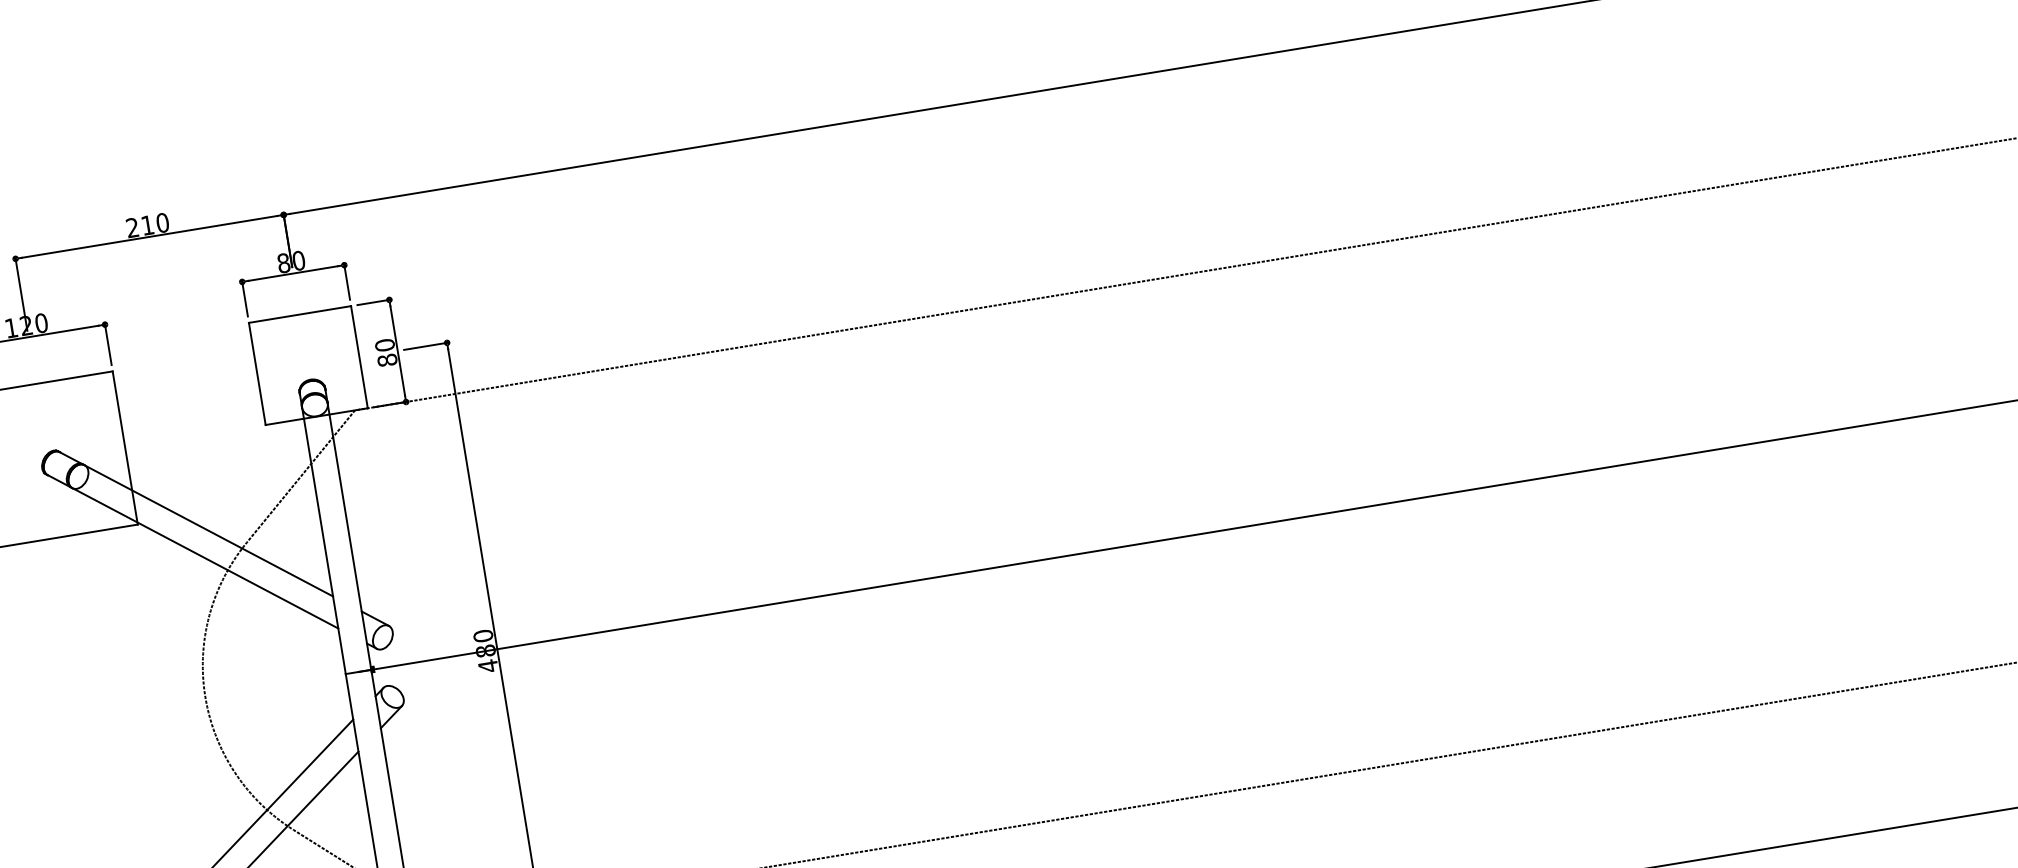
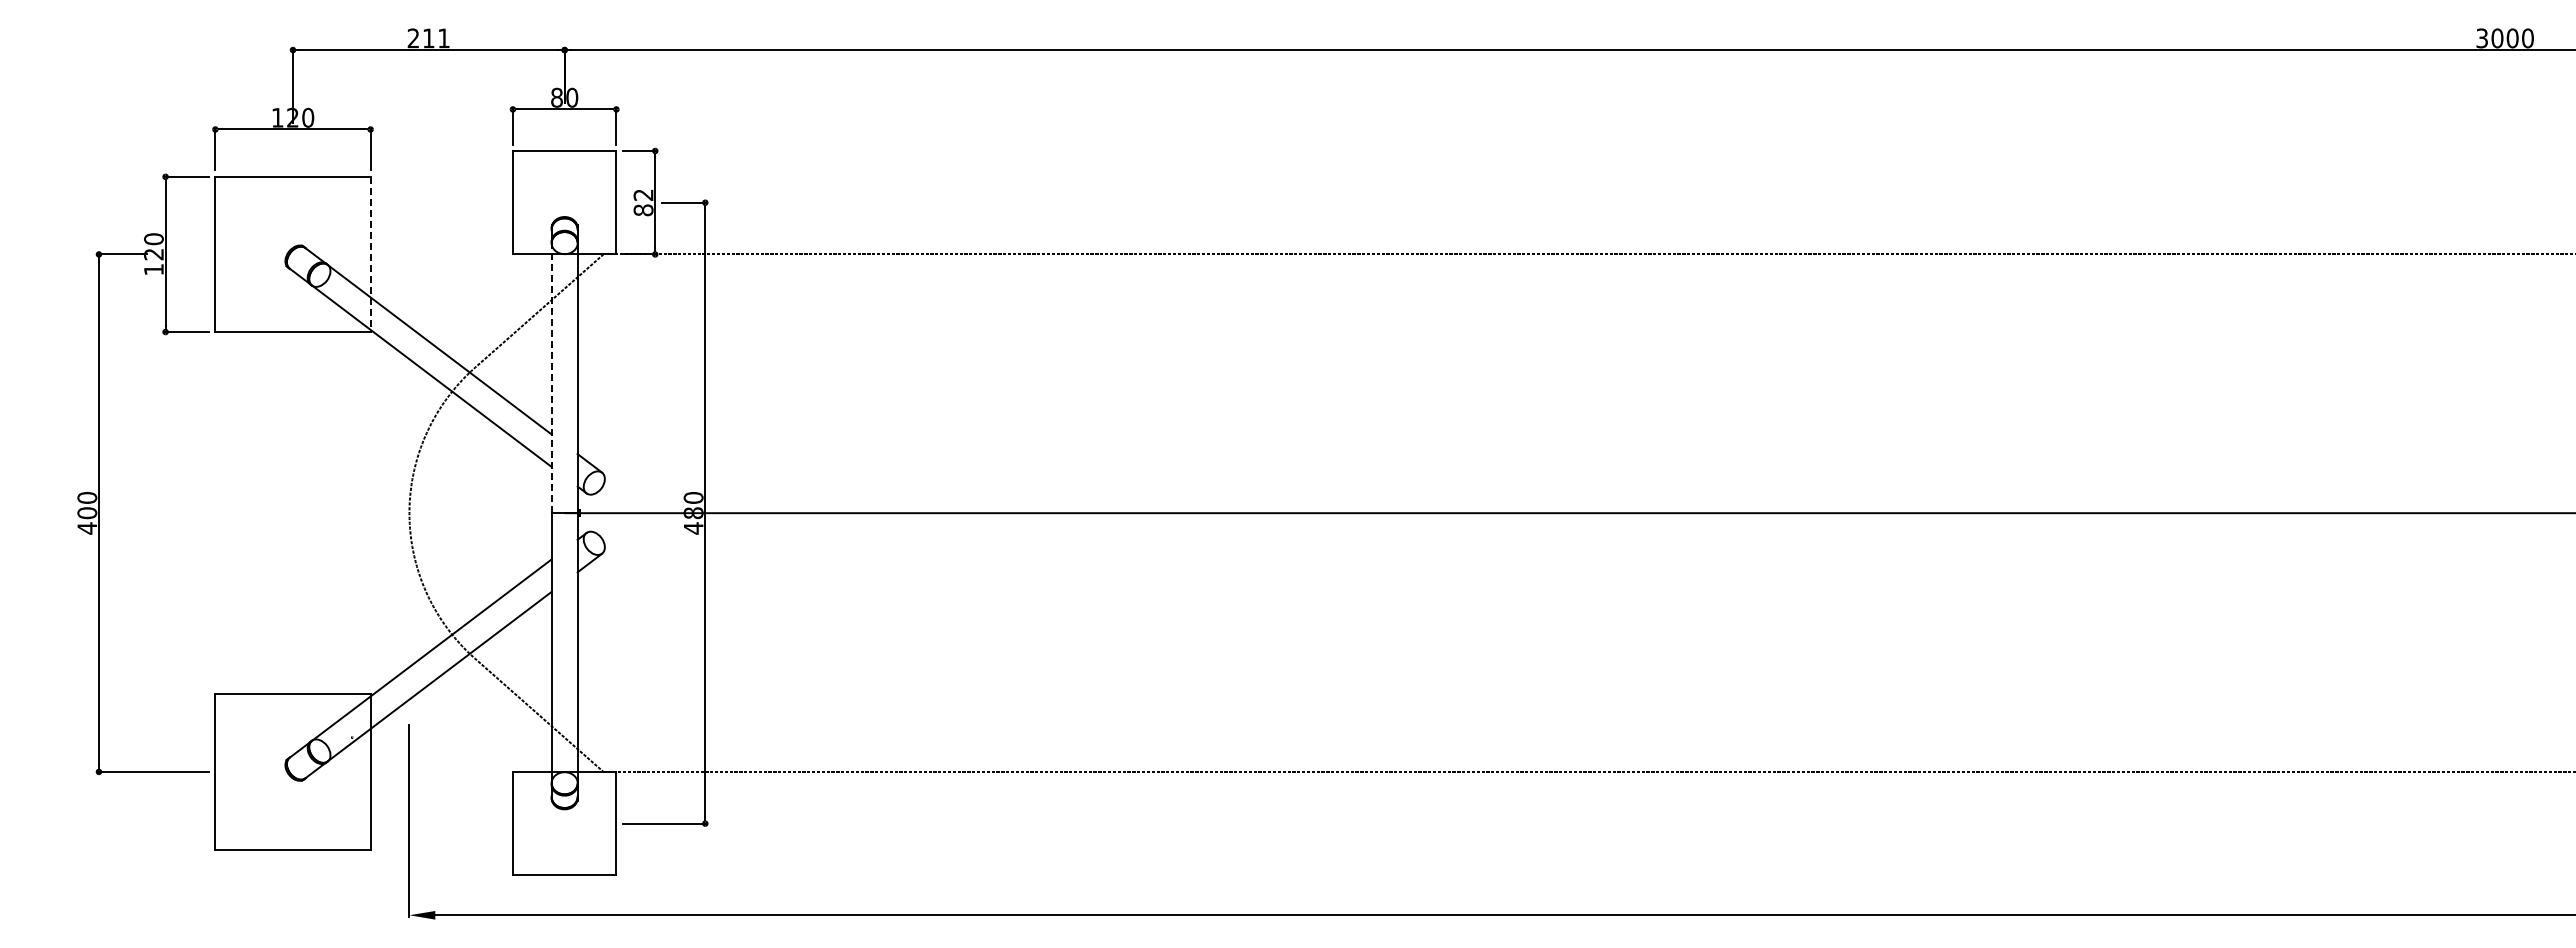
text: (163, 222) -> (444, 38), 210 -> 211
text: (384, 345) -> (643, 195), 80 -> 82
line: (125, 448) -> (370, 254), solid -> dashed
line: (323, 540) -> (551, 377), solid -> dashed

